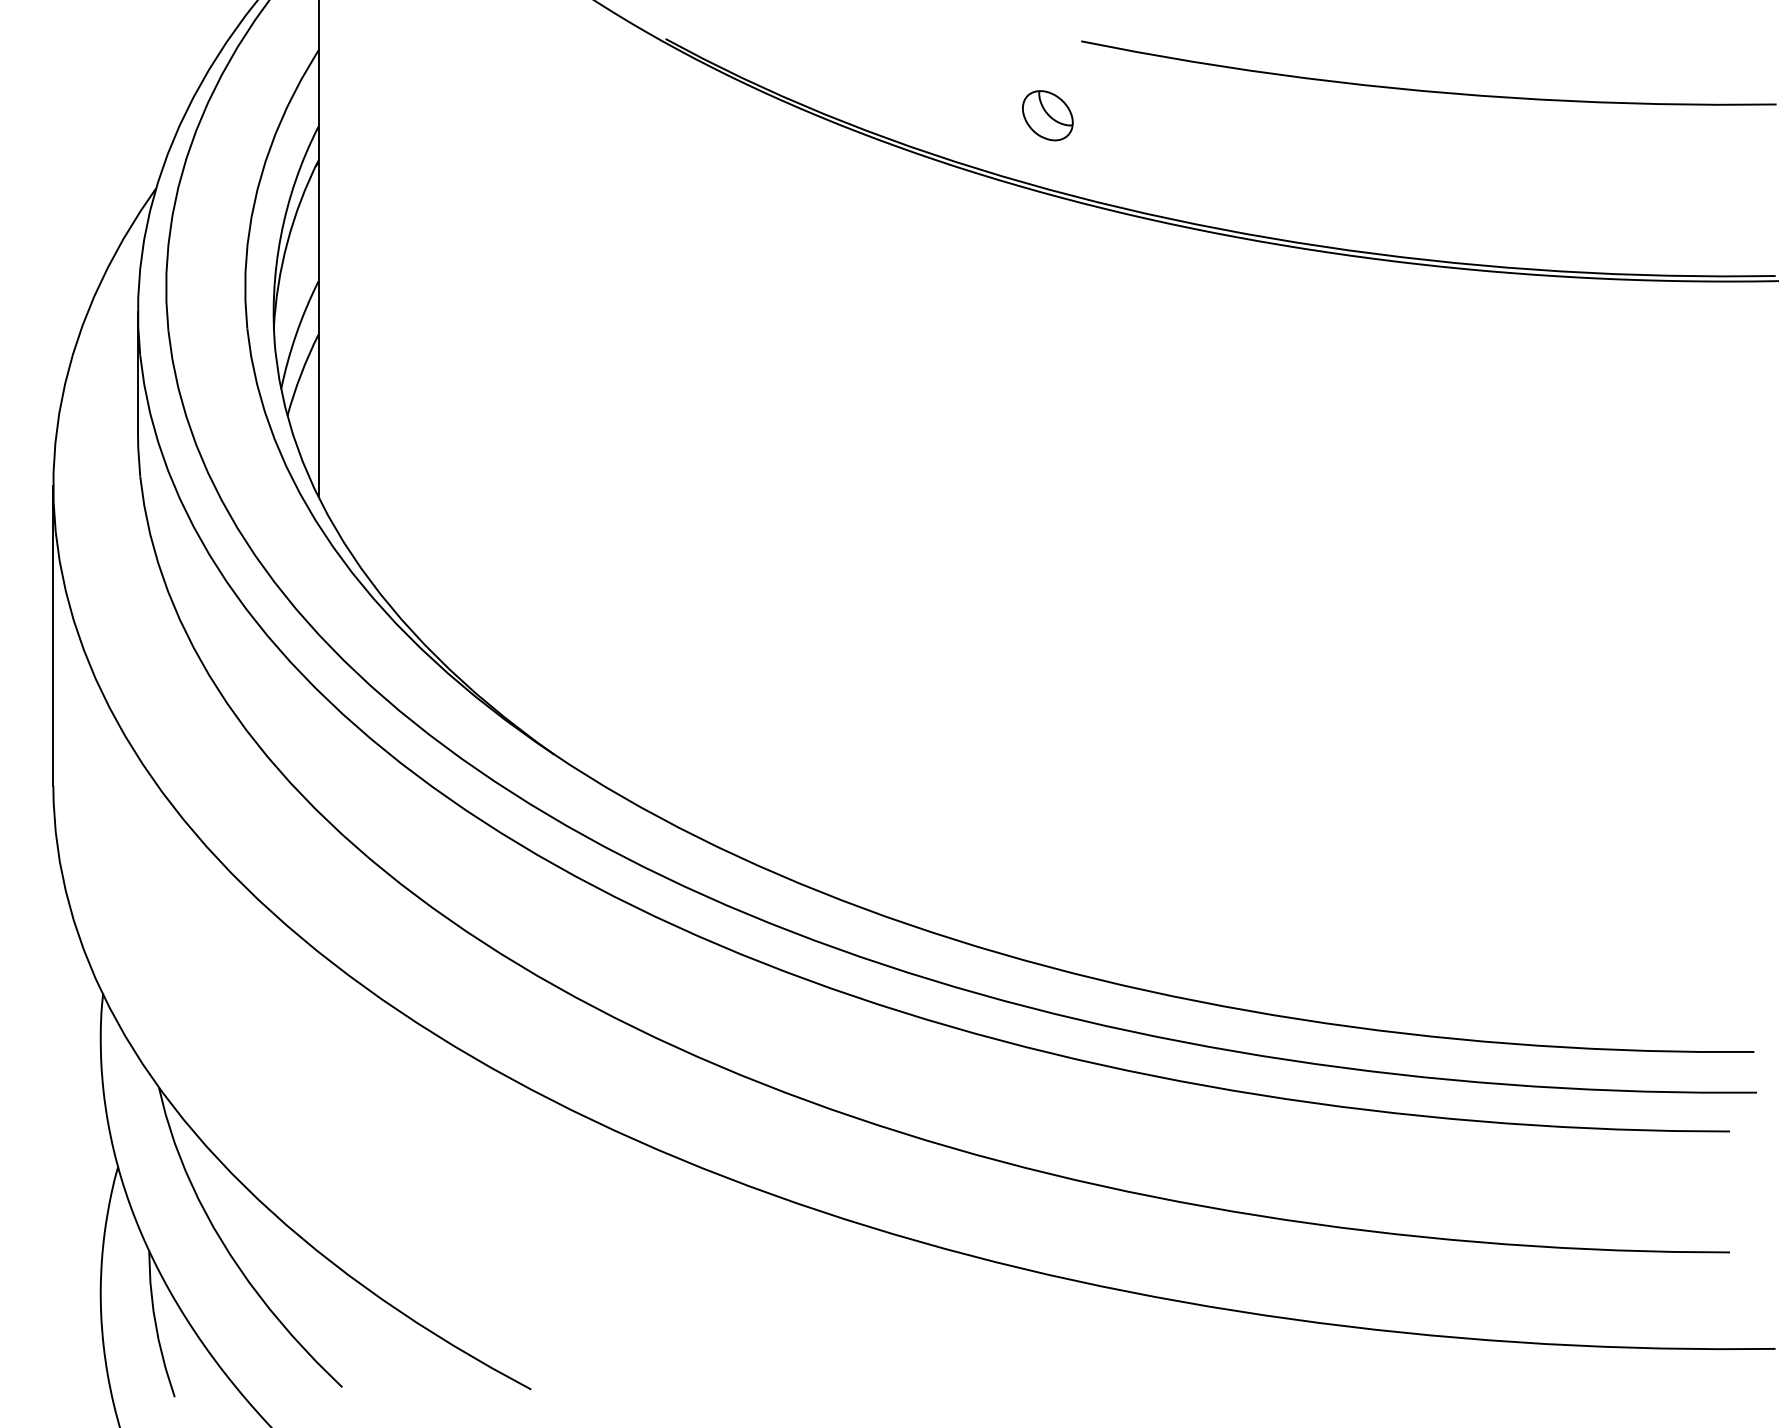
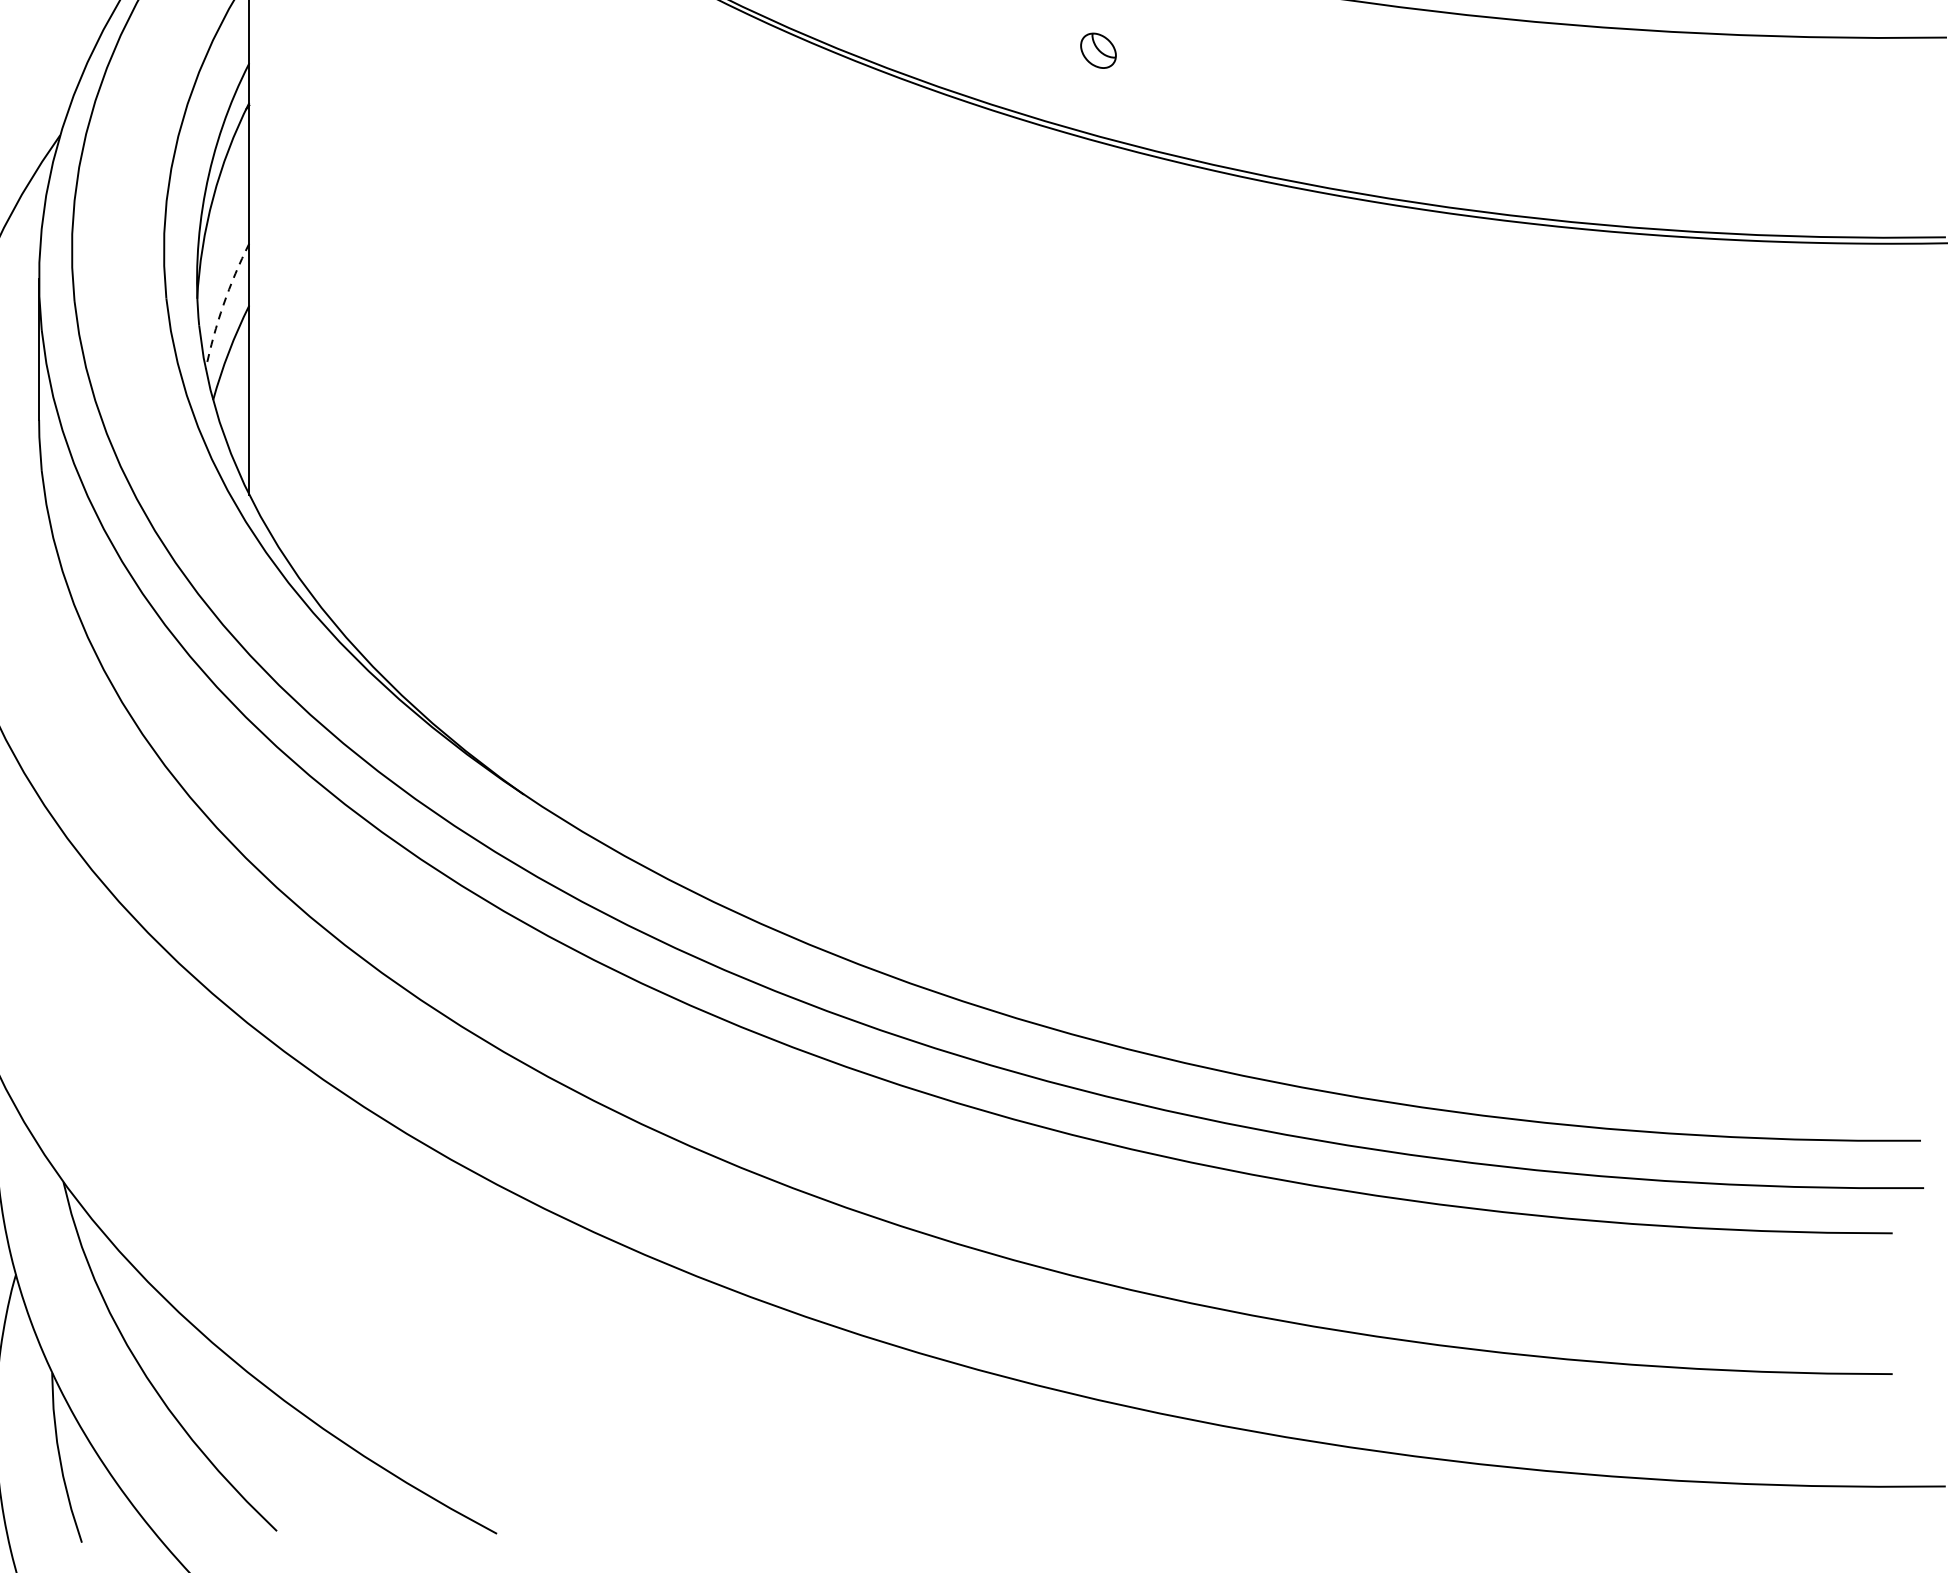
part: (1047, 115) -> (1098, 50), size x0.6
arc: (296, 334) -> (223, 305), solid -> dashed

